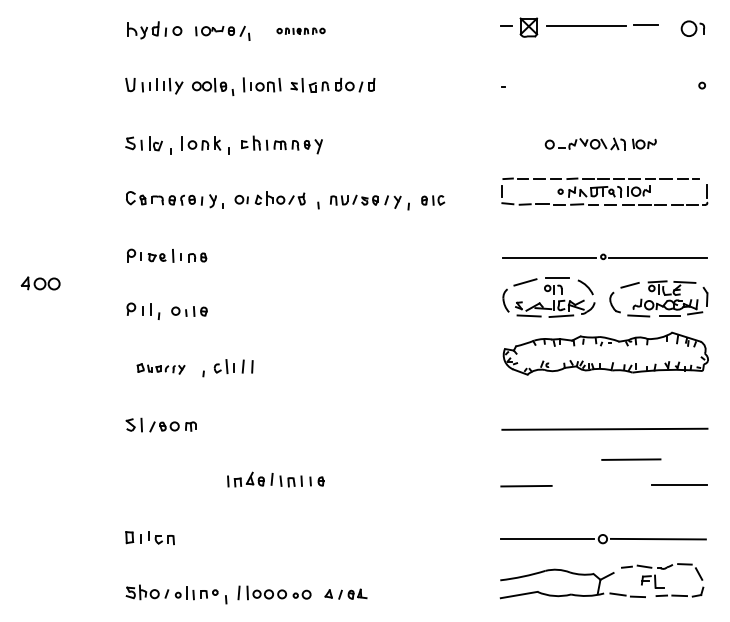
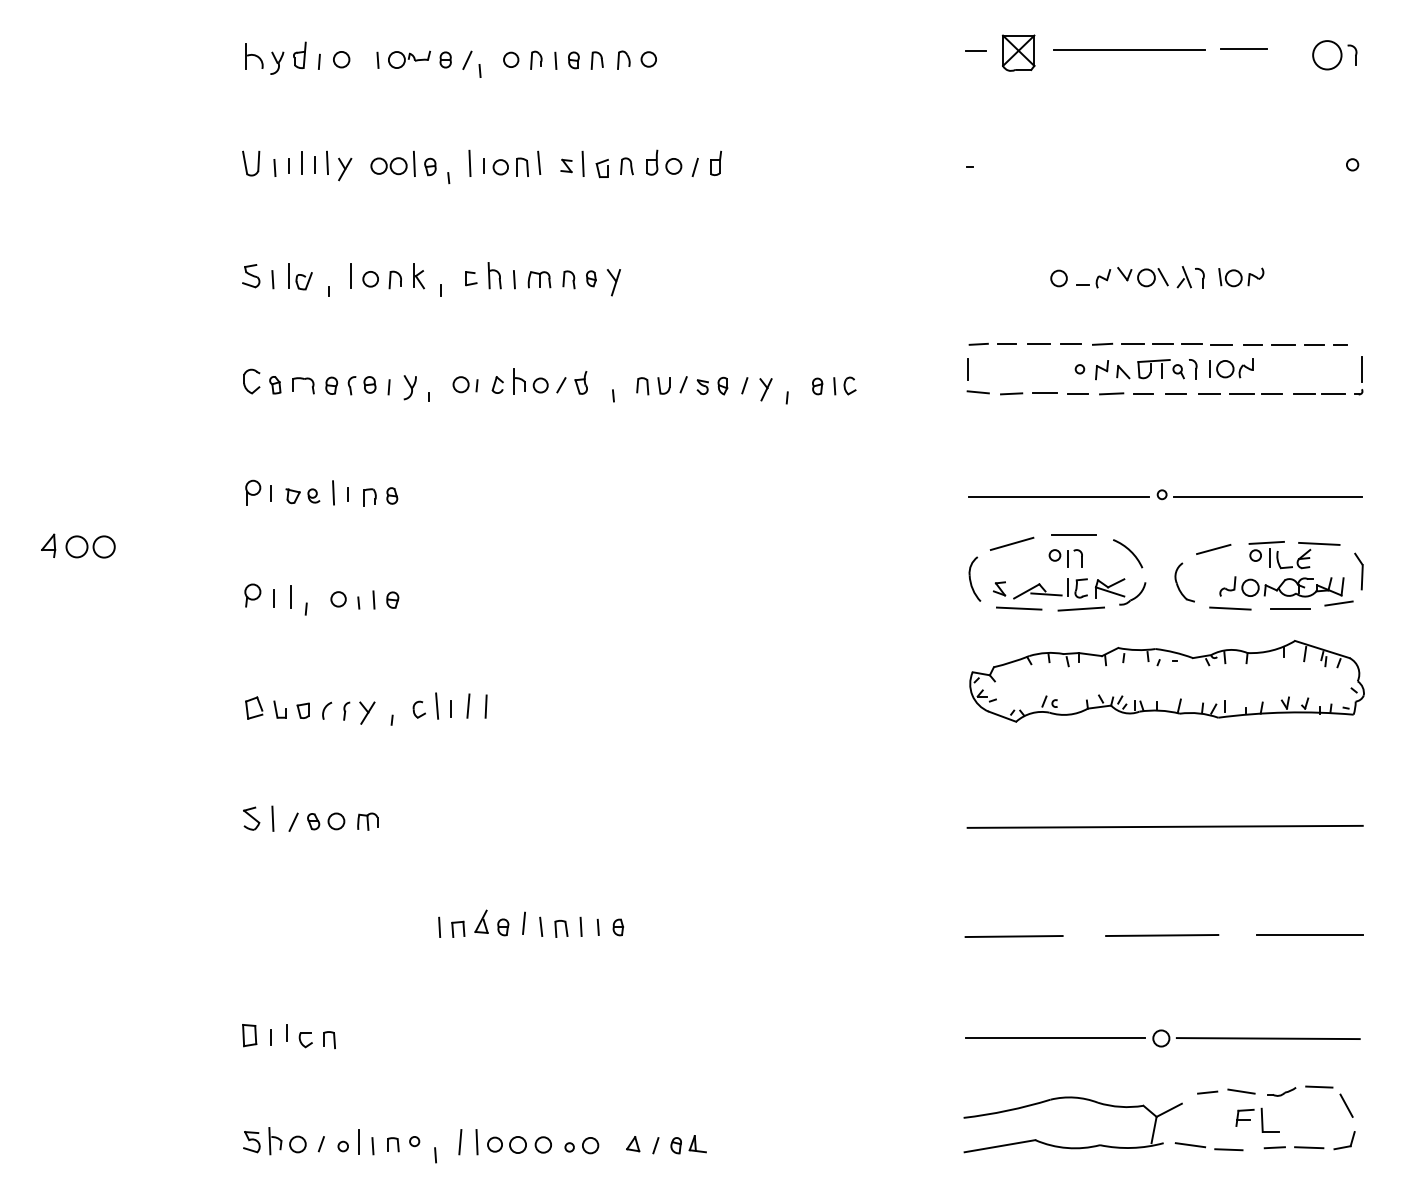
part: (300, 30) -> (578, 58), size x1.67
part: (160, 368) -> (309, 709), size x1.43
line: (631, 459) -> (1162, 935), moved

